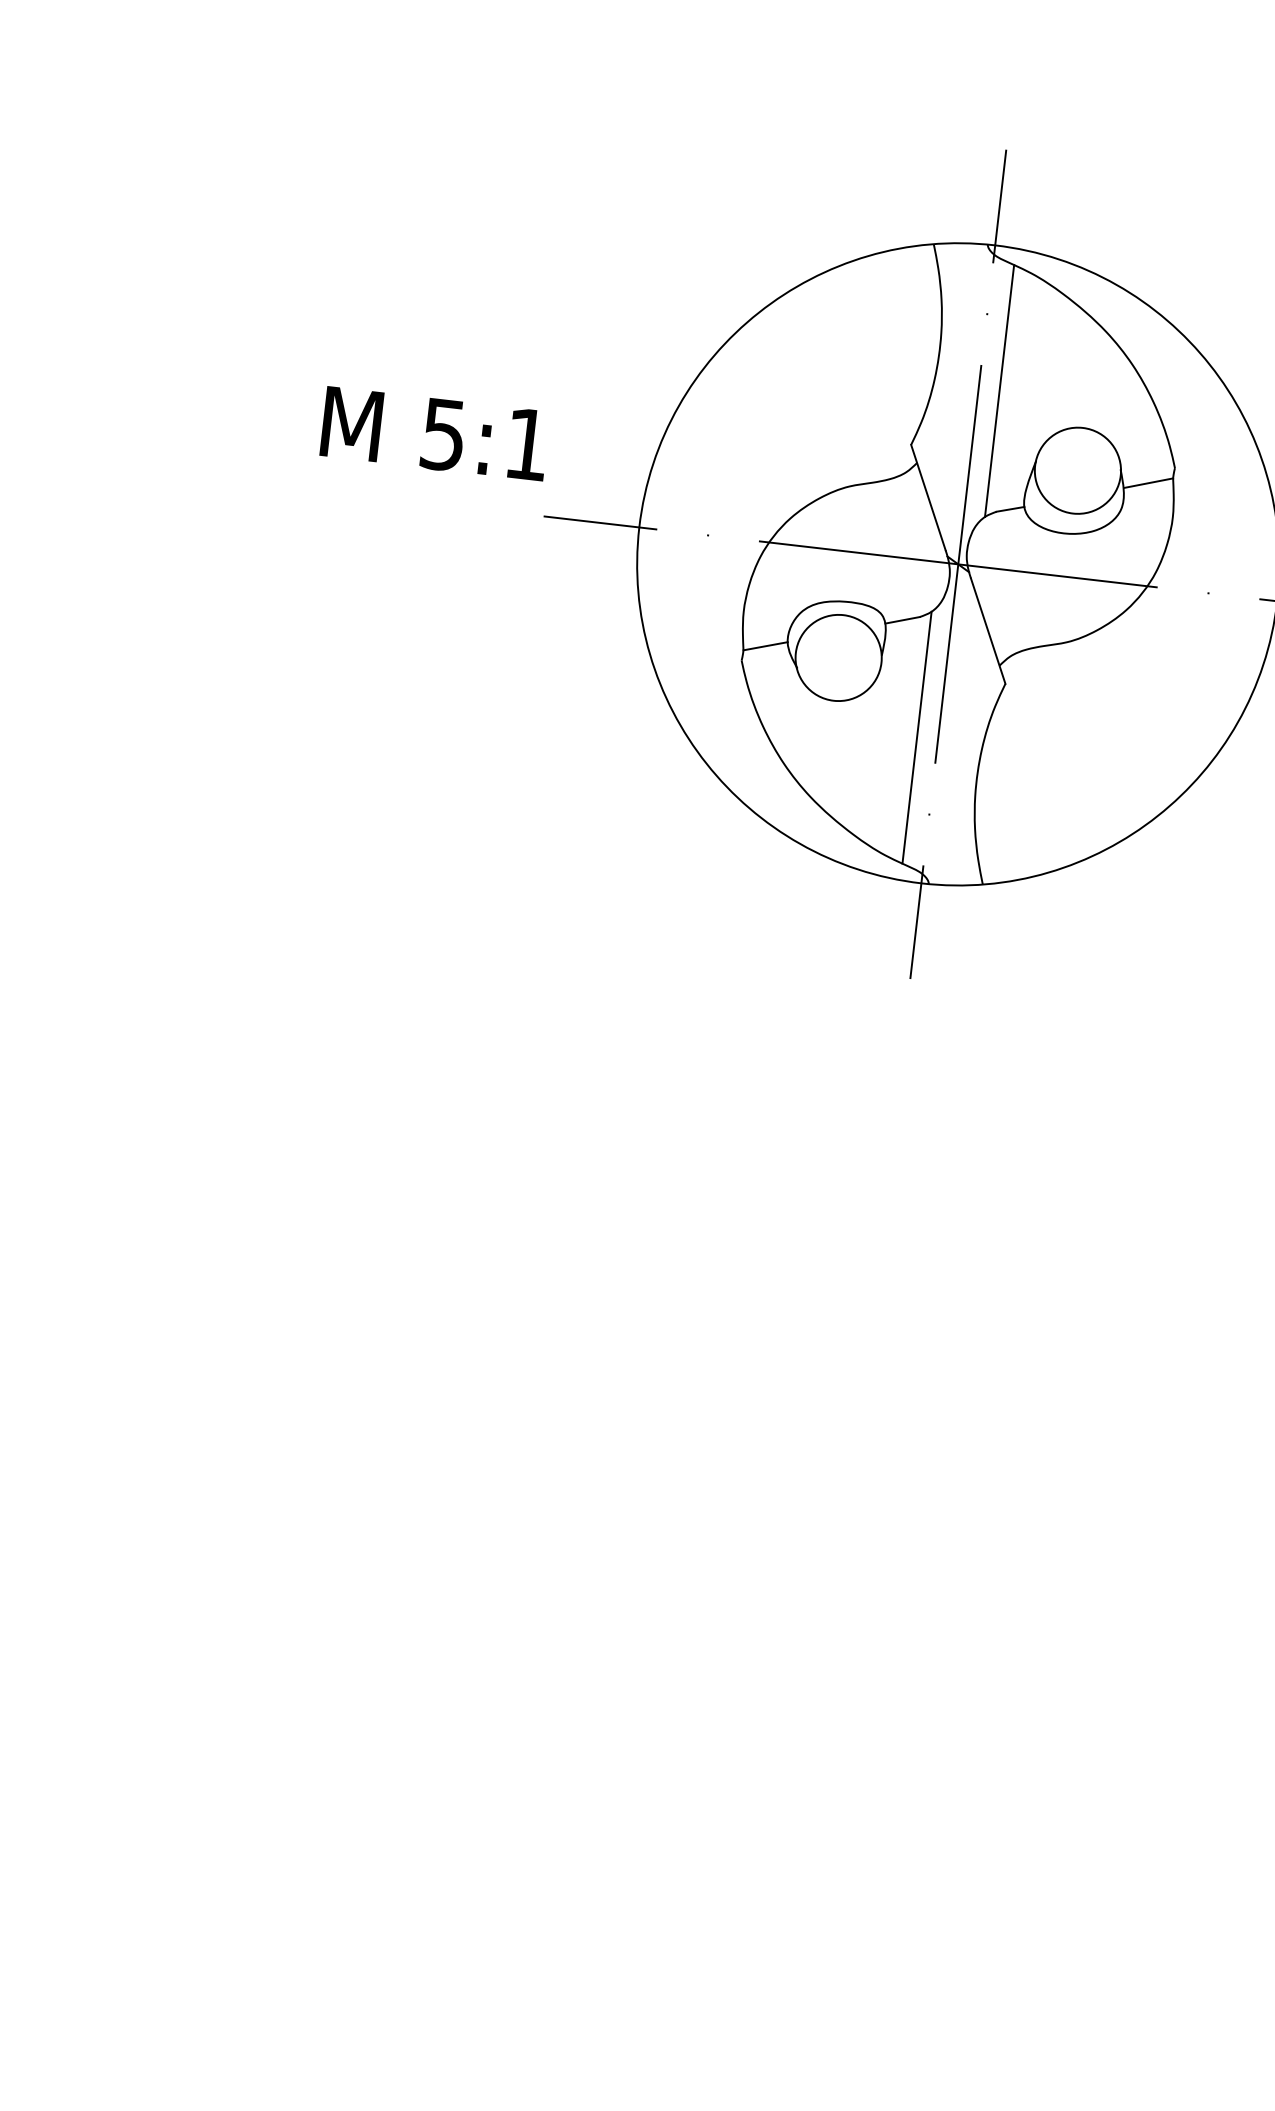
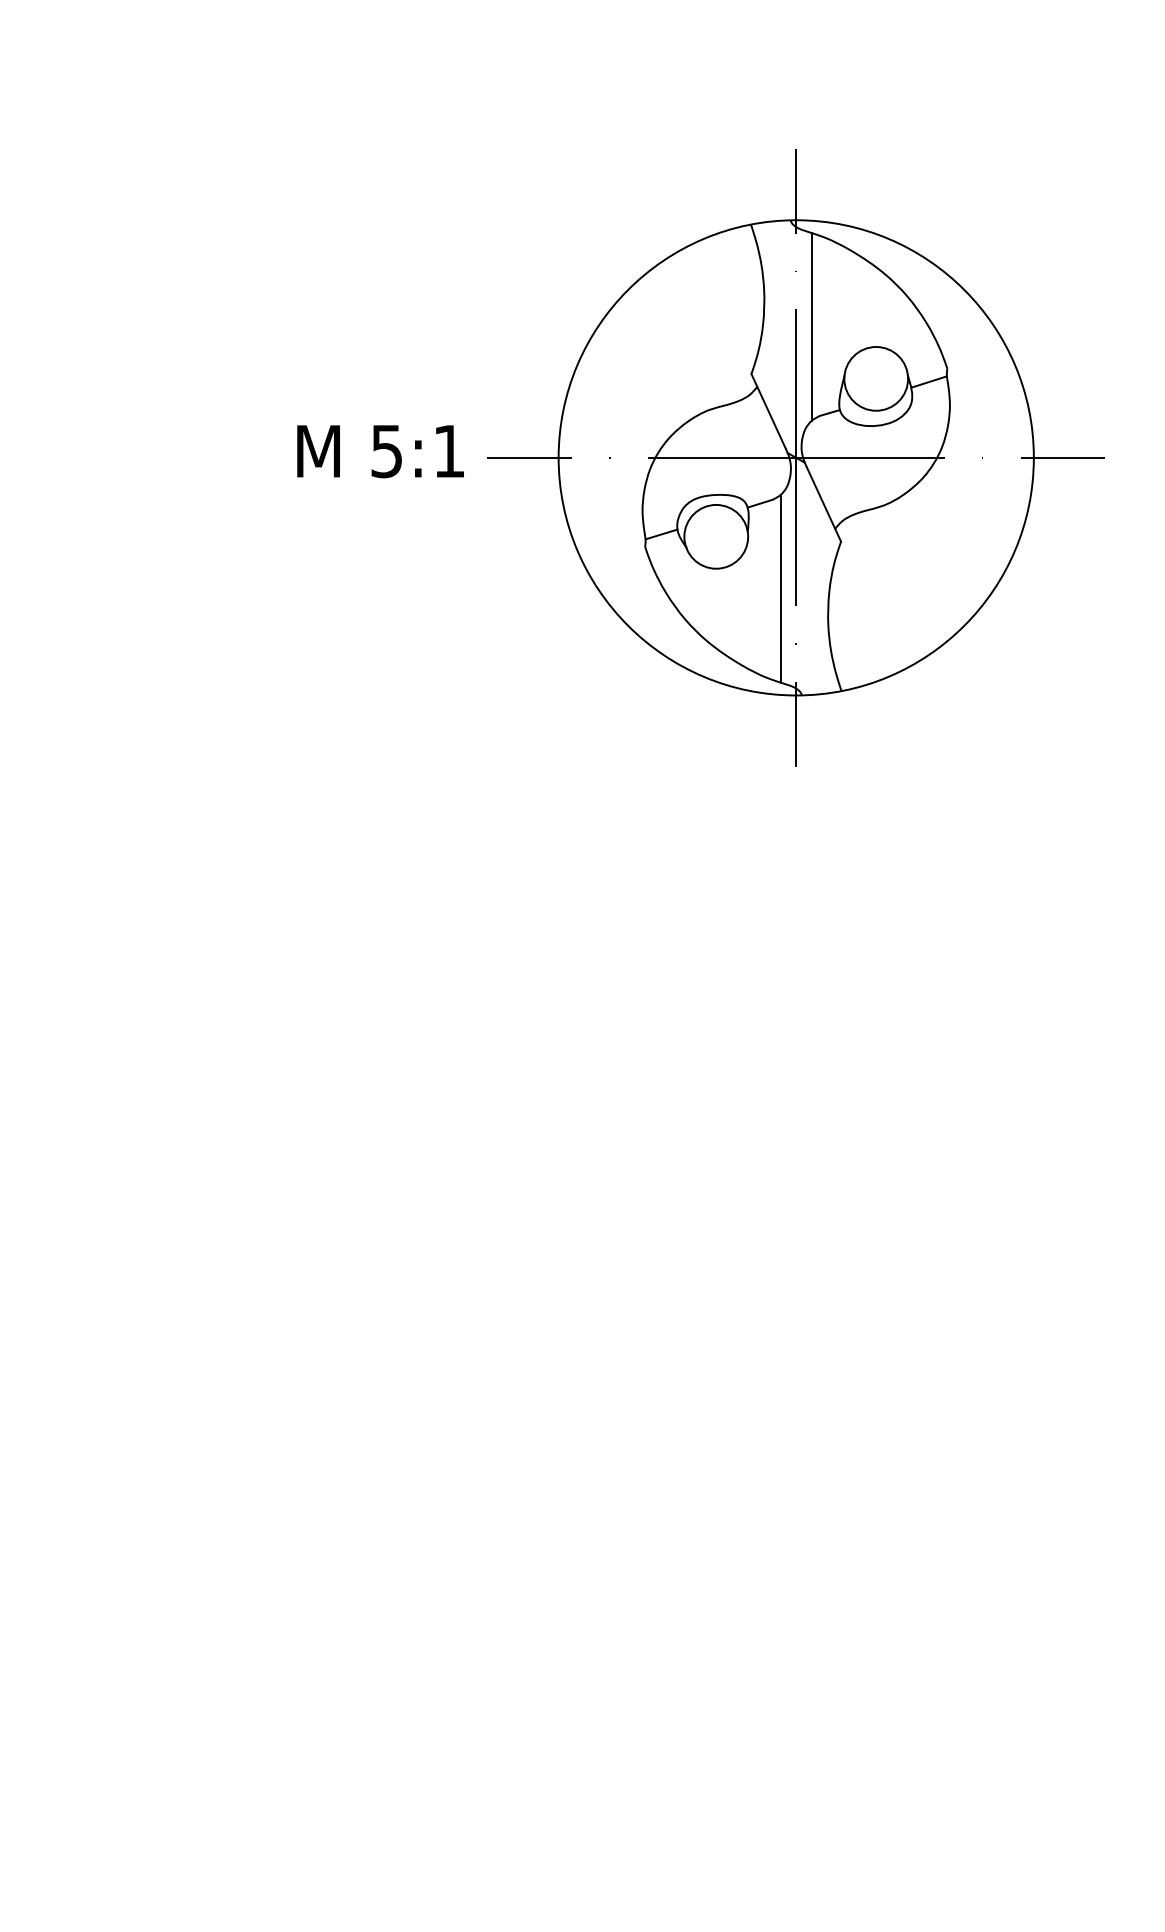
text: (435, 433) -> (380, 451), moved

